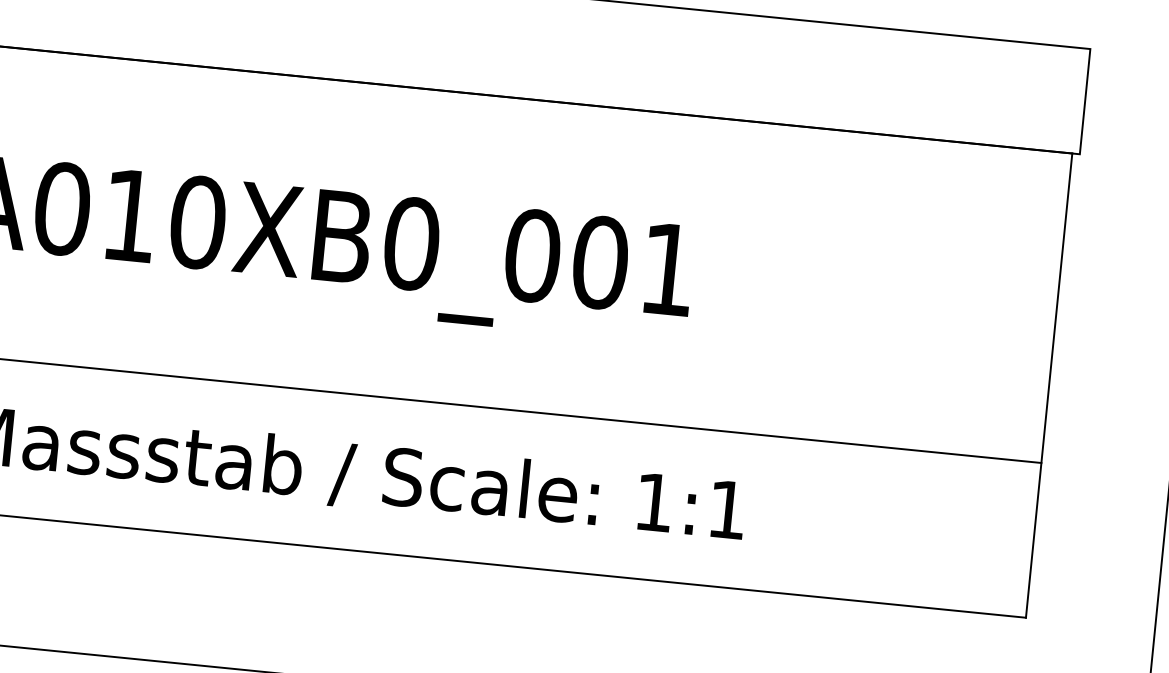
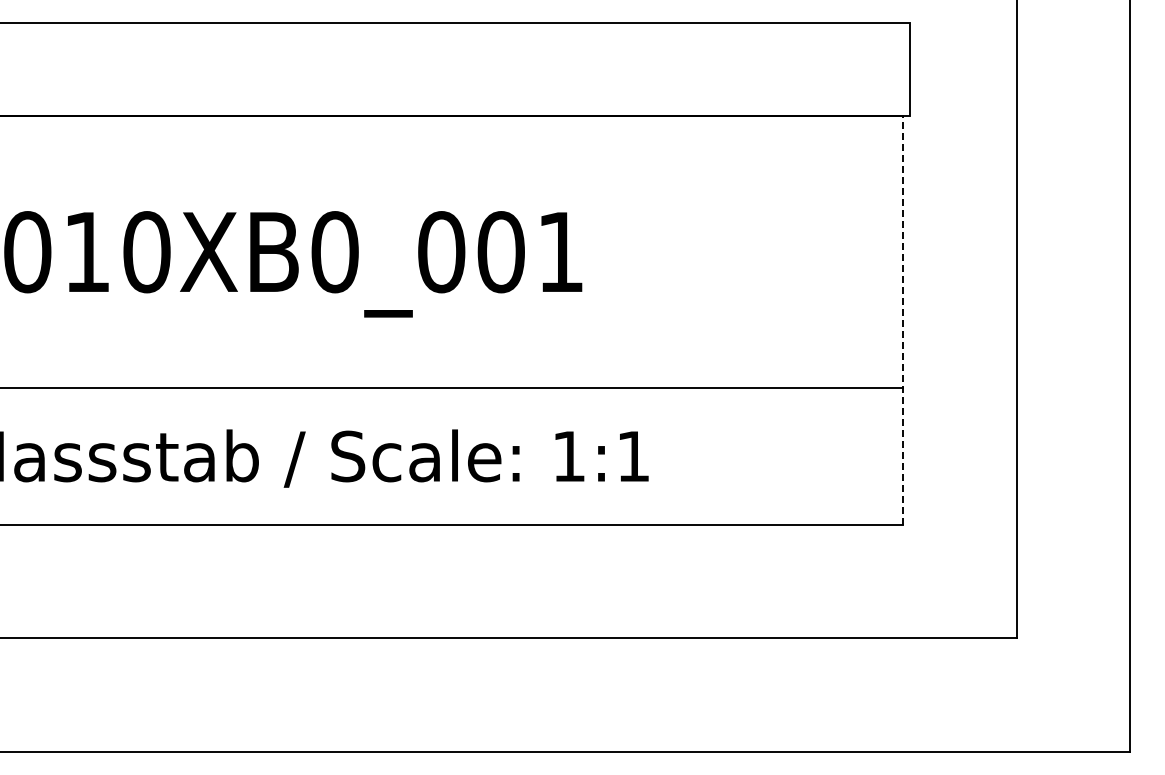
line: (1049, 384) -> (903, 319), solid -> dashed

